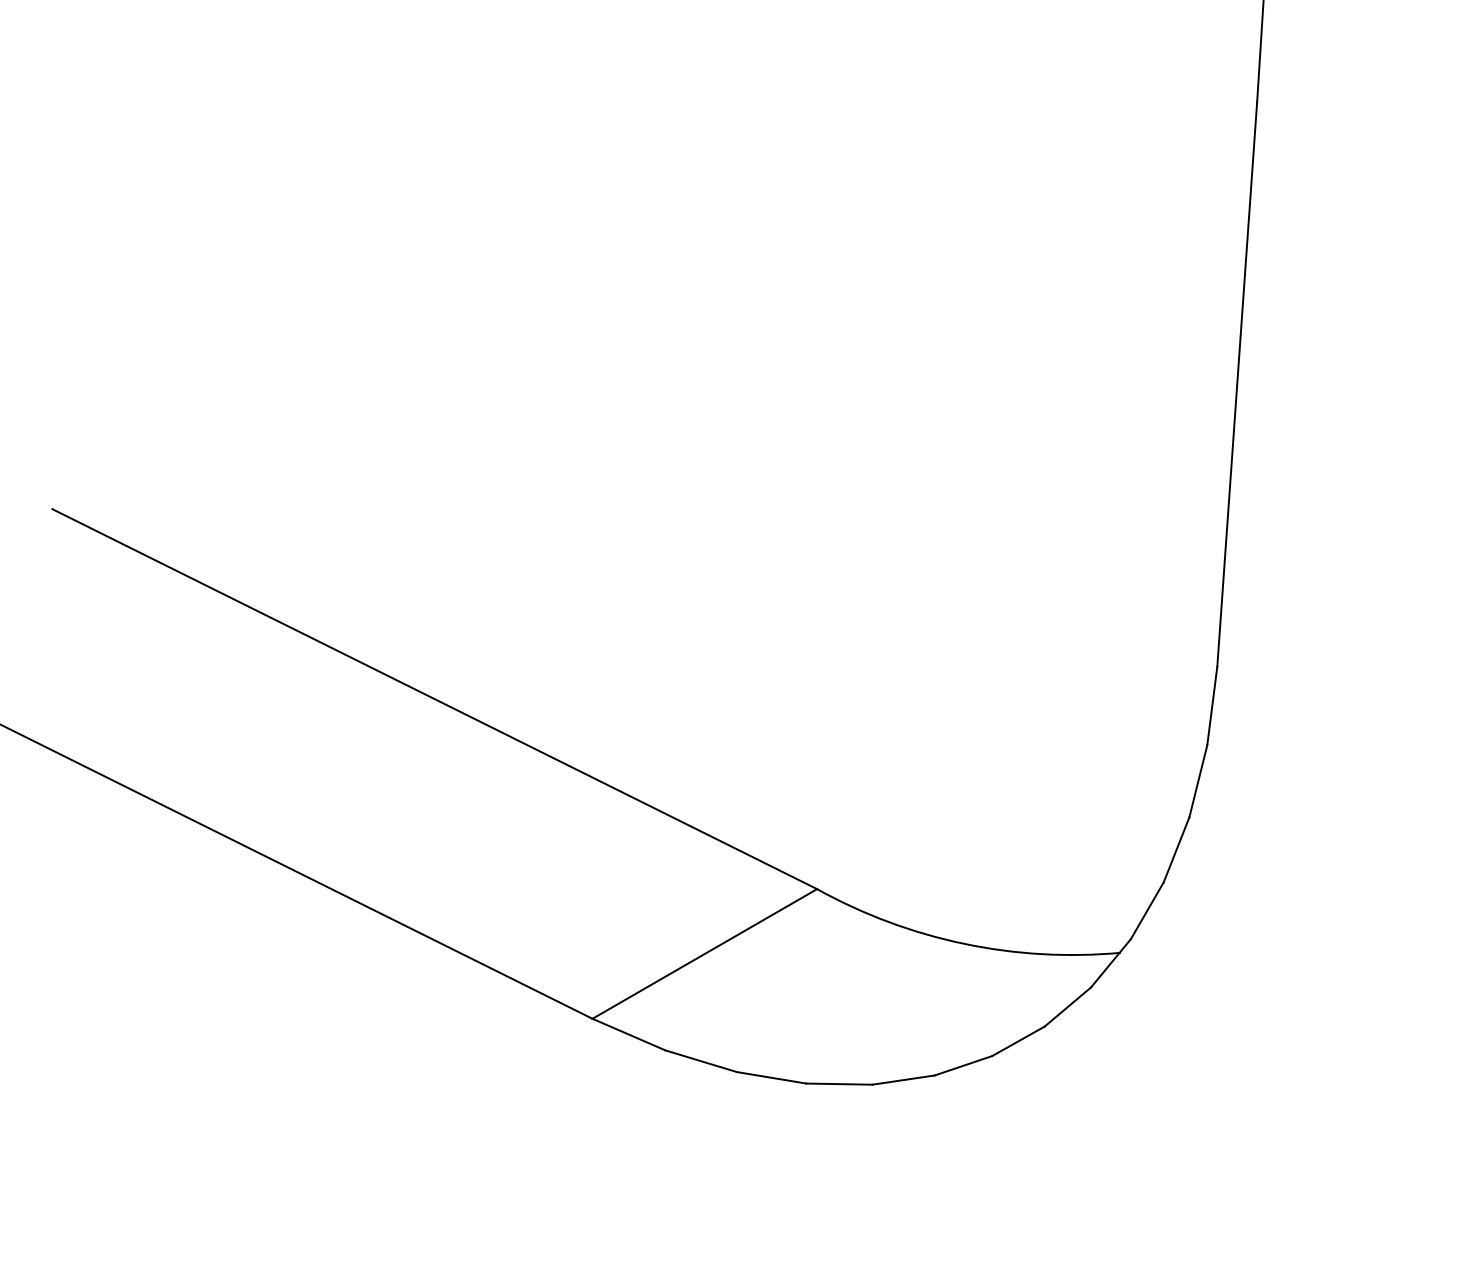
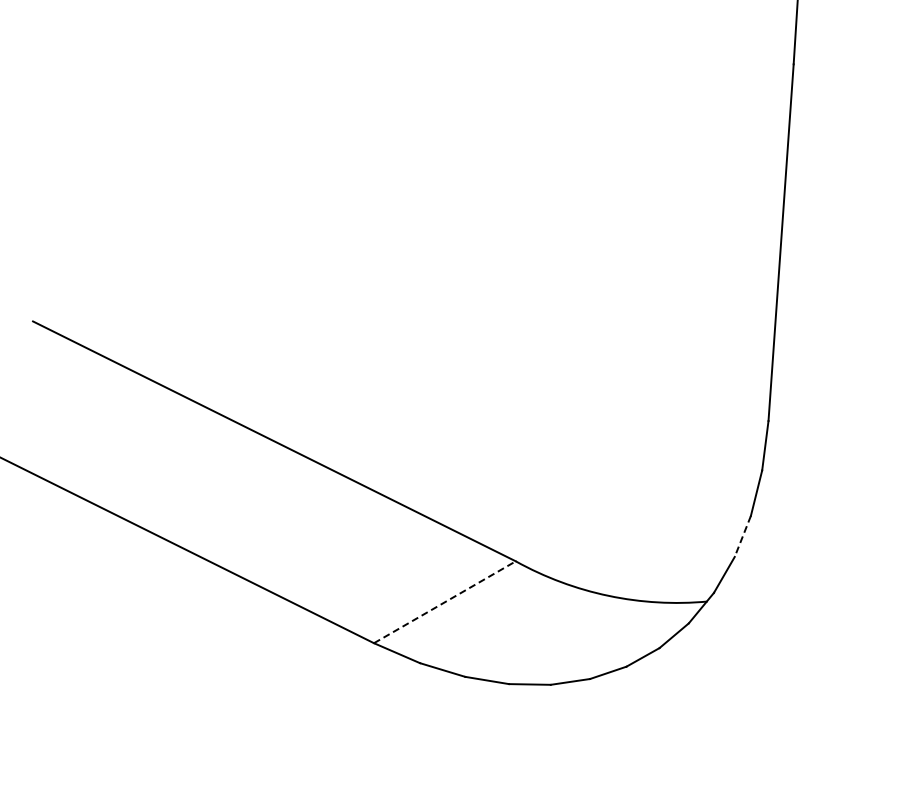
line: (1176, 849) -> (742, 536), solid -> dashed
line: (704, 954) -> (444, 602), solid -> dashed

